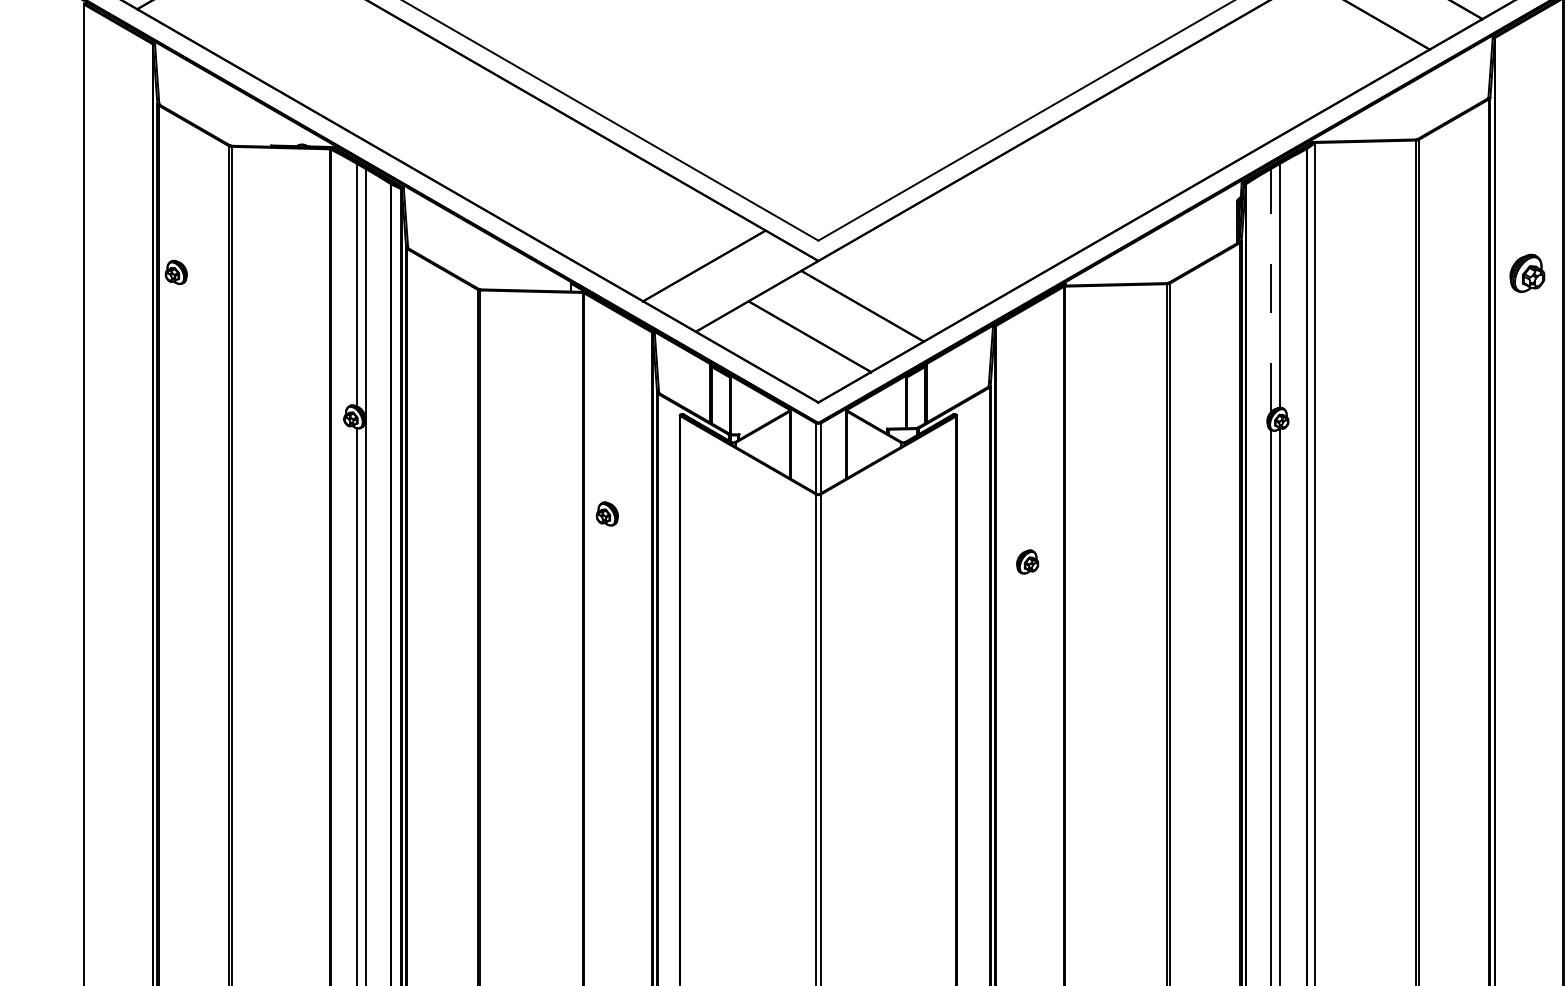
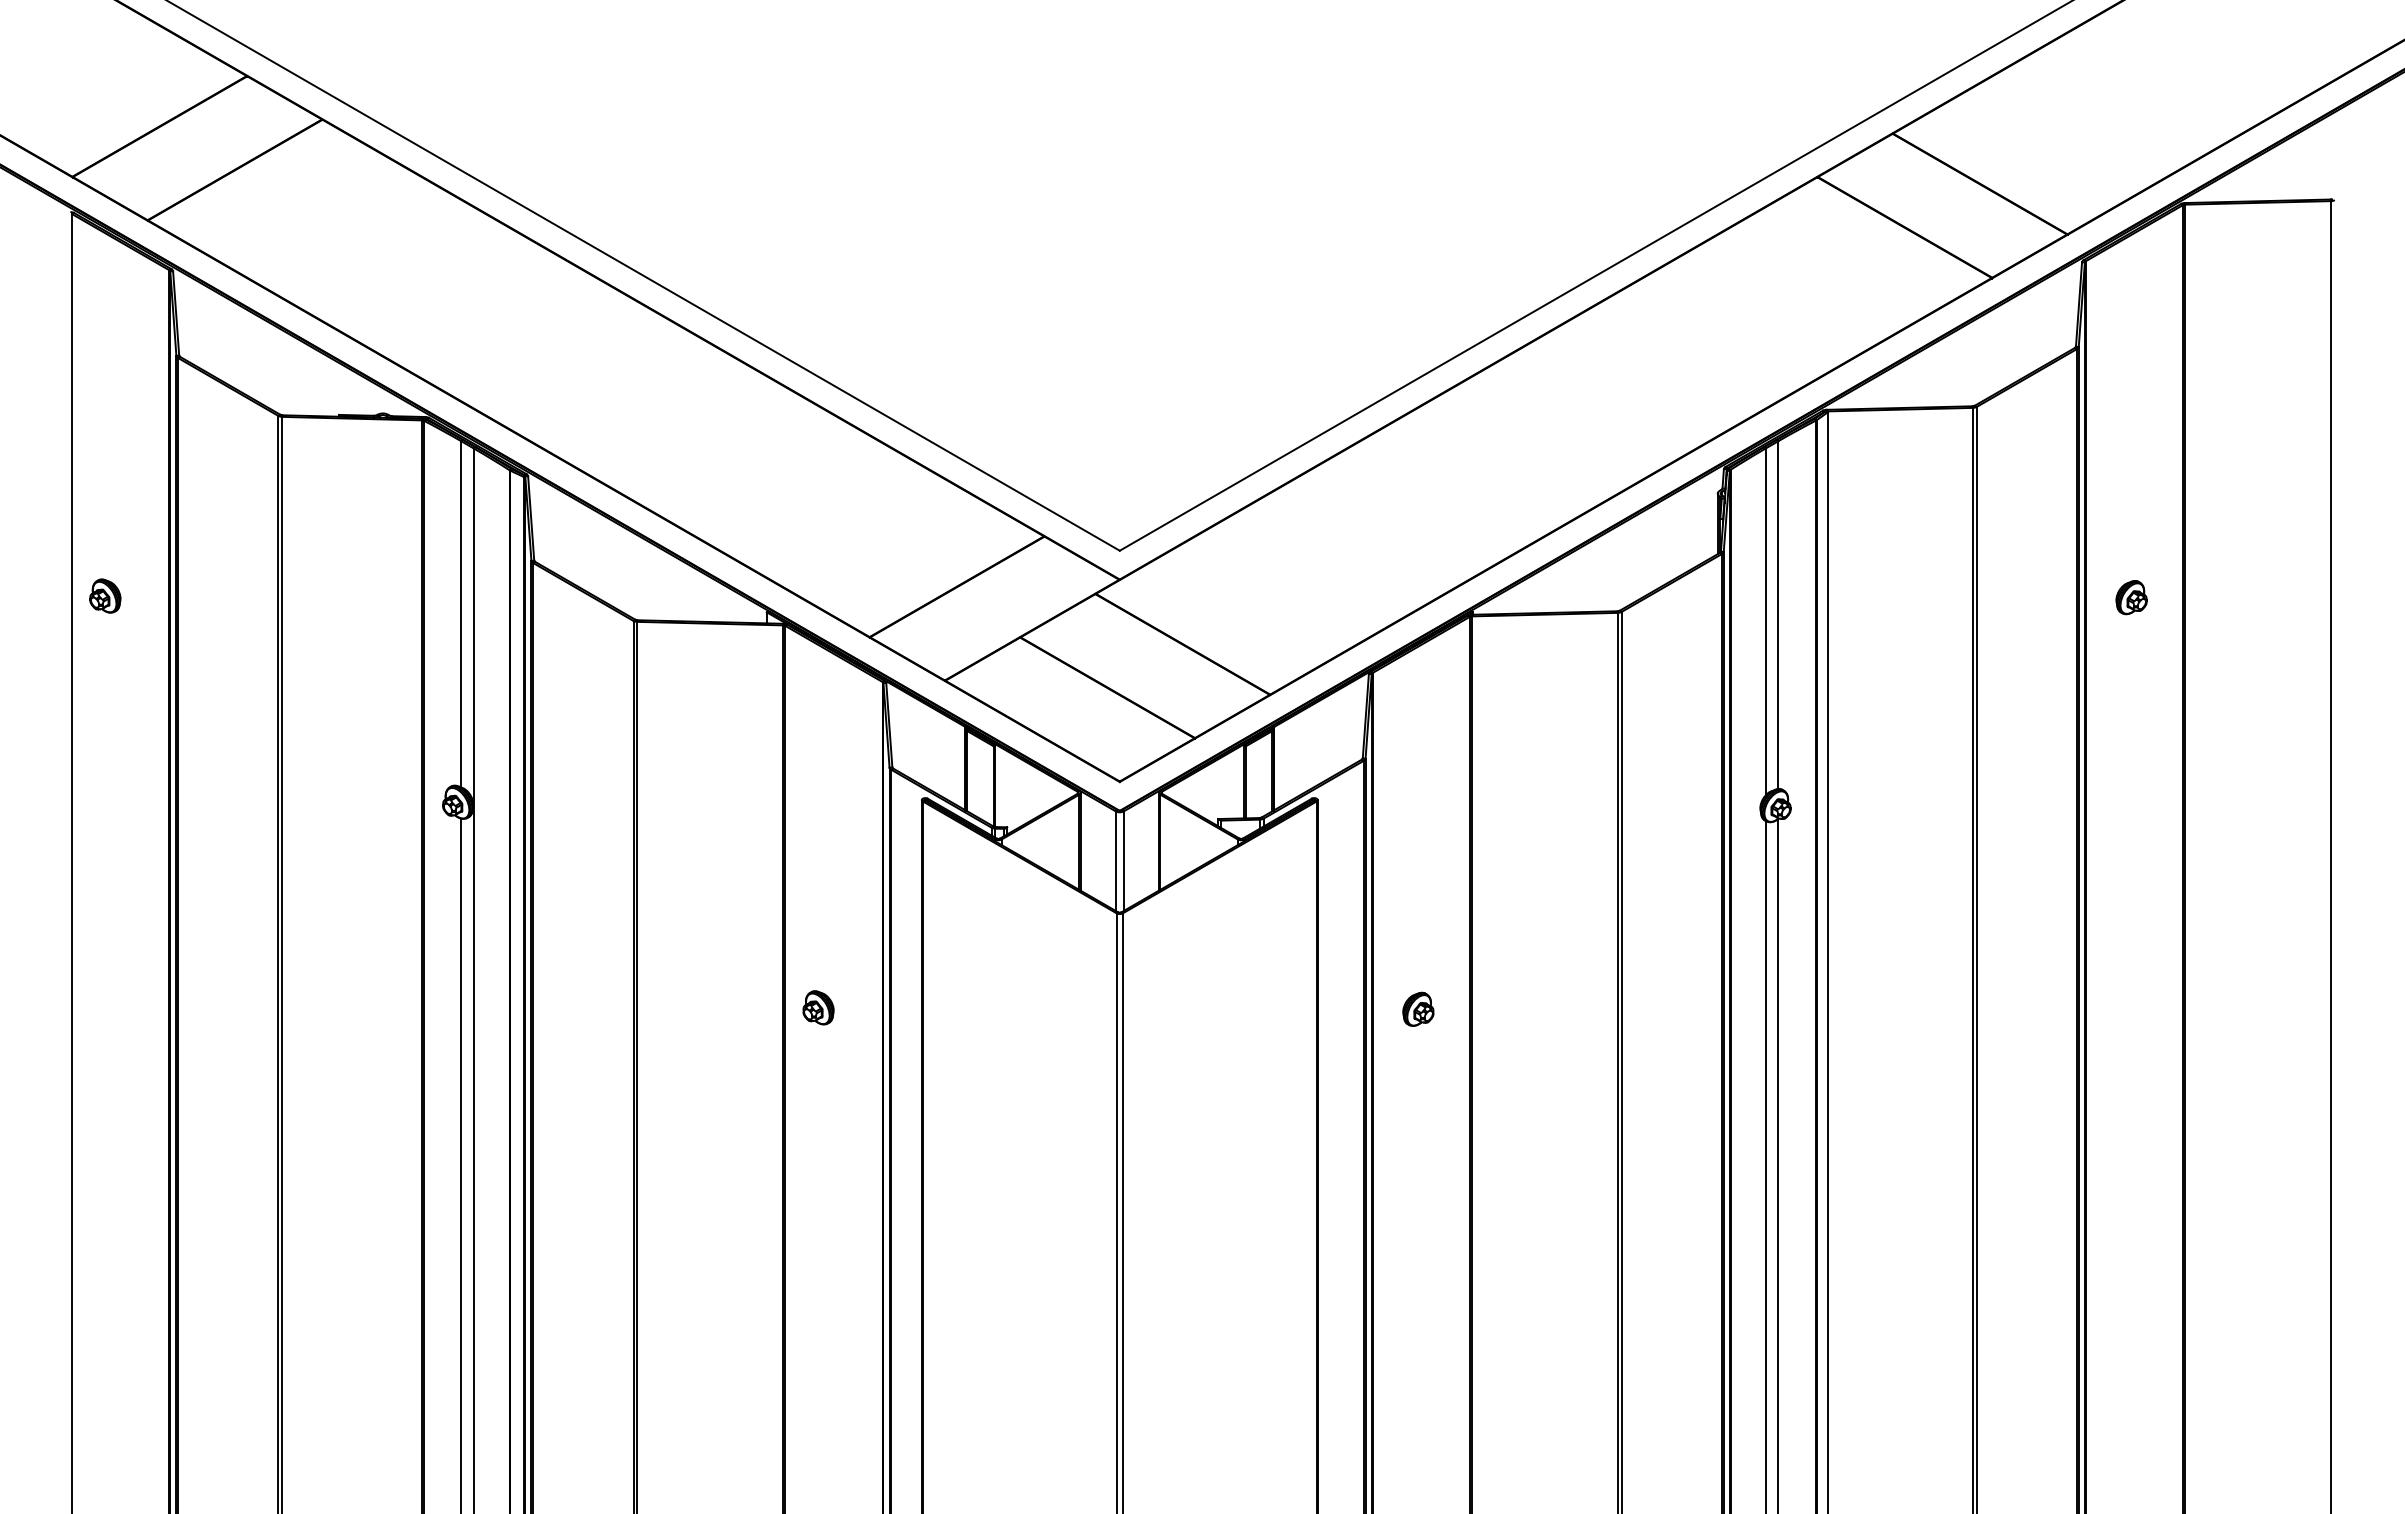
part: (176, 272) -> (105, 595), moved
part: (1527, 273) -> (2131, 597), size x0.62
line: (1270, 290) -> (1765, 621), dashed -> solid
part: (607, 513) -> (818, 1007), moved

